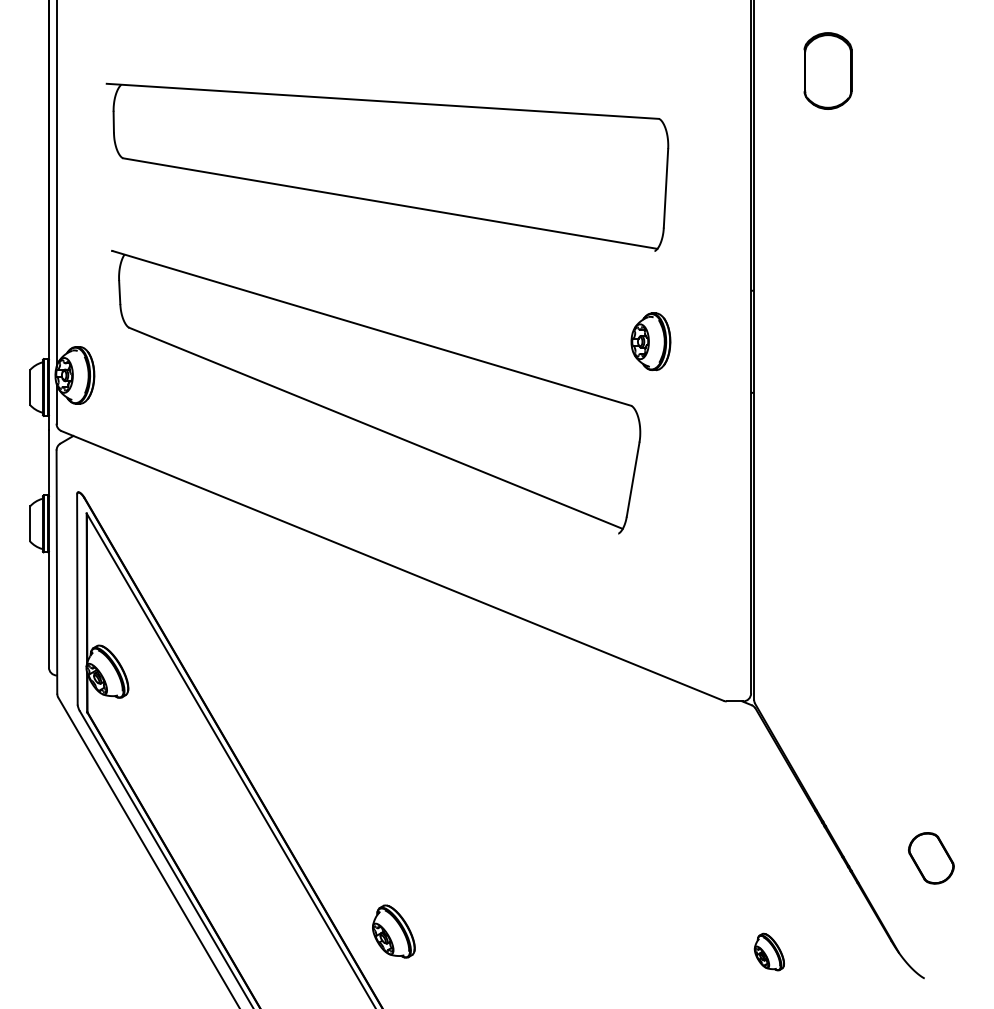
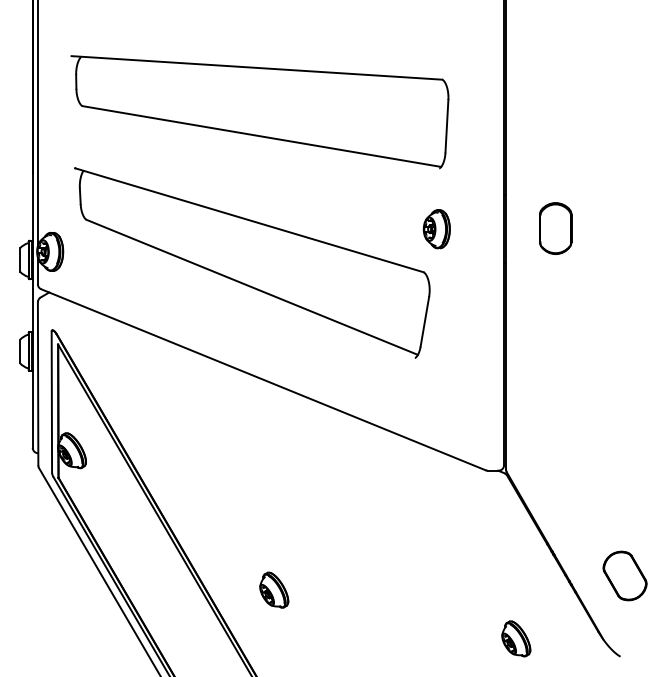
part: (827, 70) -> (555, 228), moved
part: (930, 857) -> (624, 575), size x1.43
part: (394, 930) -> (274, 589), moved
part: (769, 951) -> (516, 638), size x1.43

